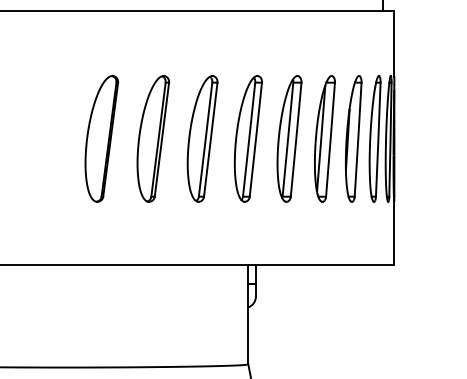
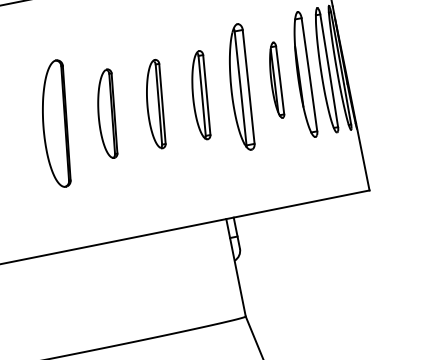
part: (153, 138) -> (108, 113), size x0.7
part: (202, 138) -> (156, 104), size x0.7
part: (247, 138) -> (200, 95), size x0.7
part: (324, 138) -> (276, 80), size x0.6

